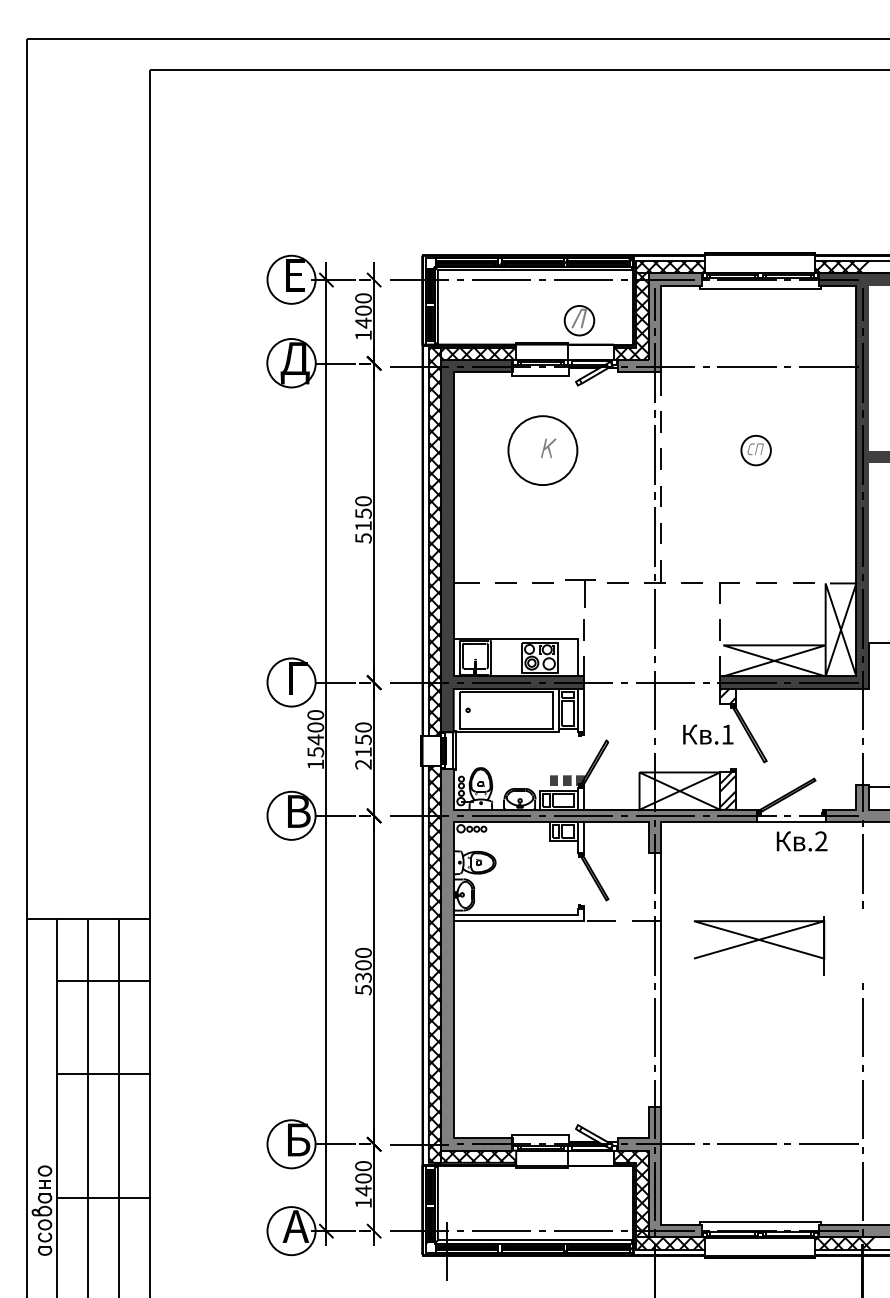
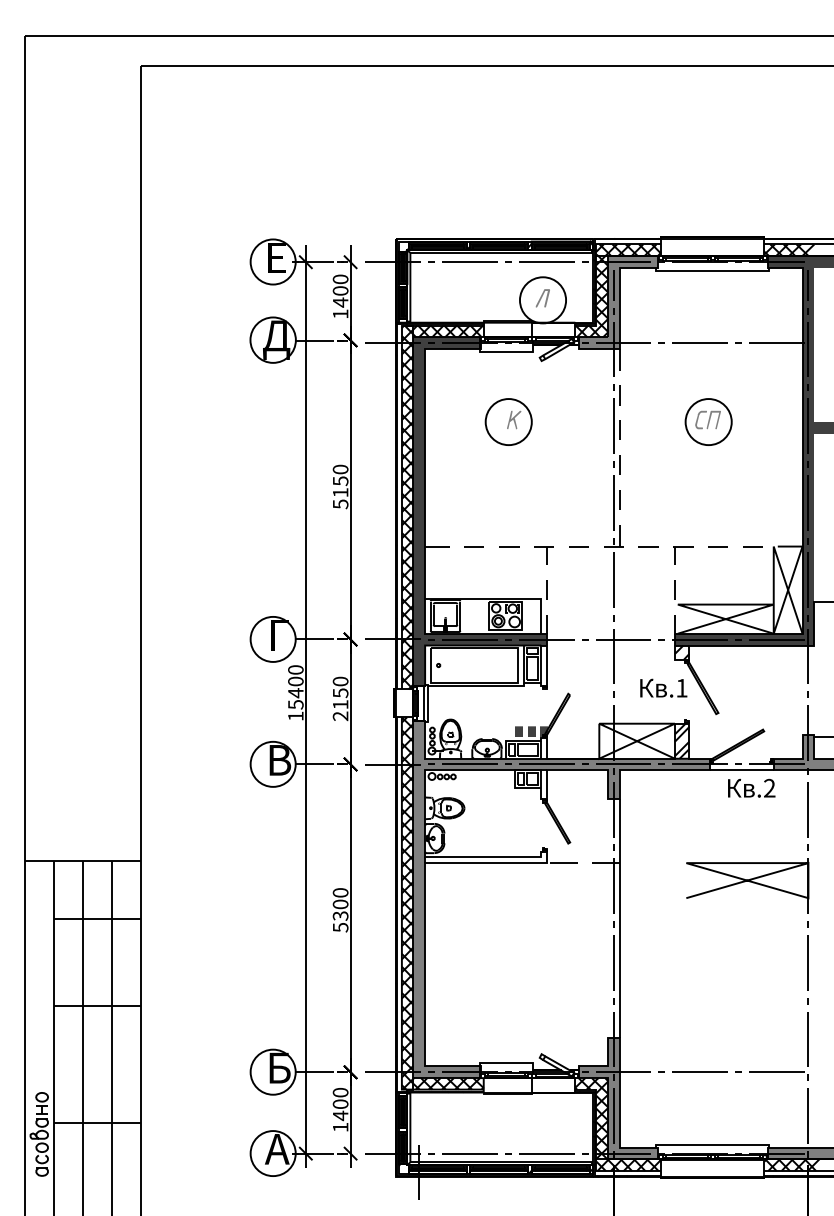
circle: (578, 320) -> (542, 300), size x1.67
part: (756, 450) -> (708, 421), size x1.67
circle: (542, 451) -> (508, 422), size x0.71
part: (579, 592) -> (543, 555), size x0.71
part: (759, 945) -> (747, 885), moved

